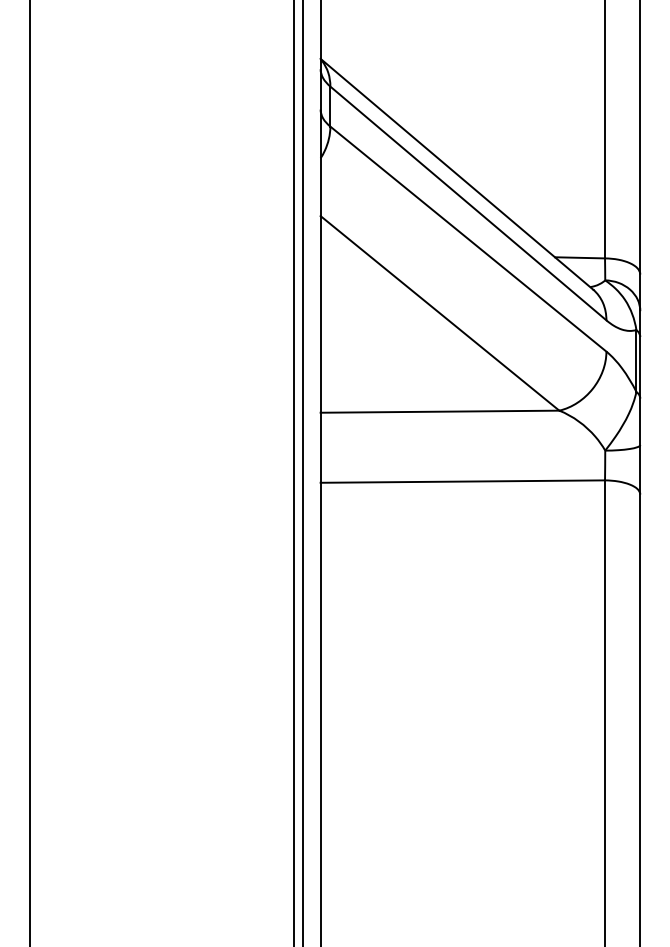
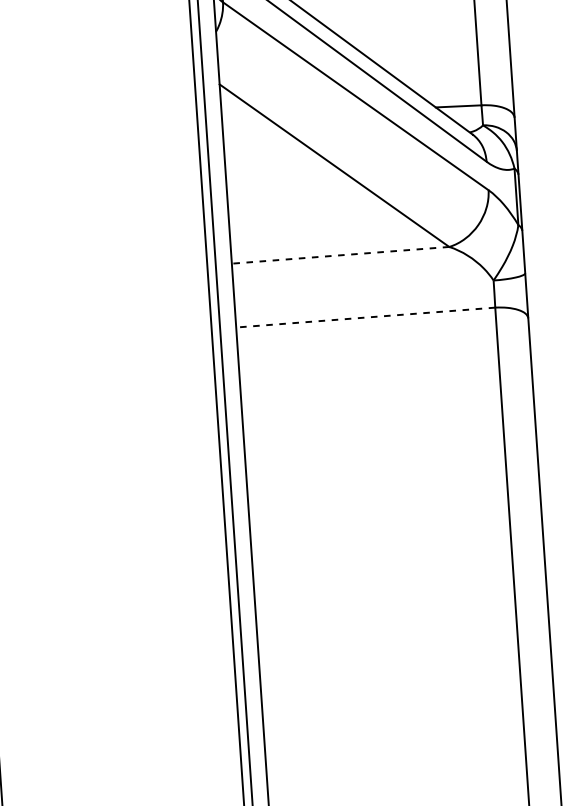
line: (439, 411) -> (340, 255), solid -> dashed
line: (462, 481) -> (365, 317), solid -> dashed

